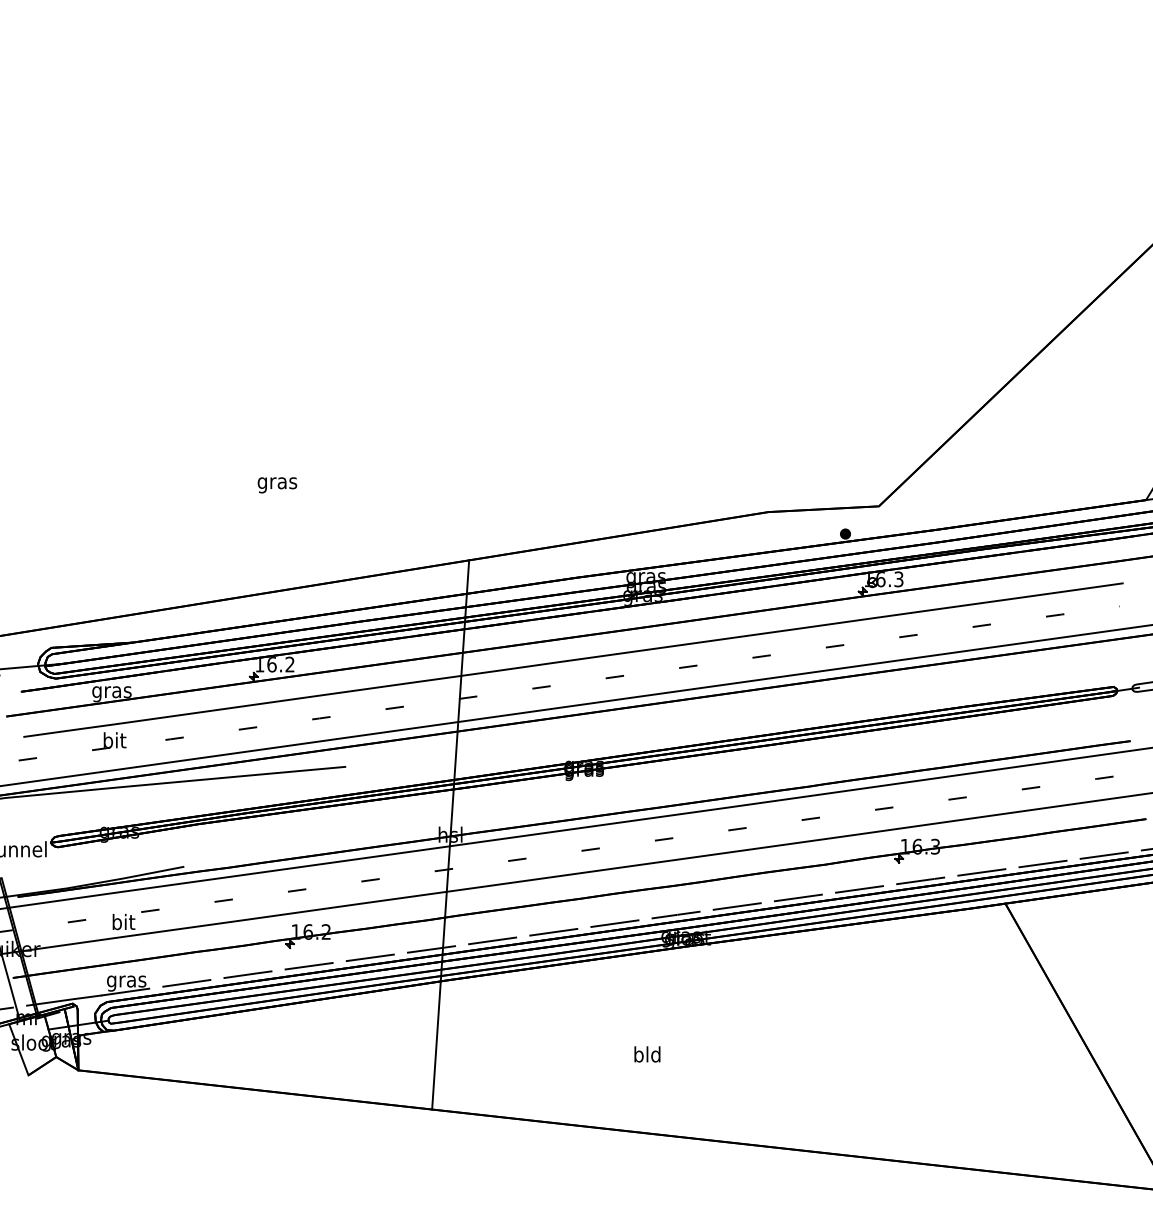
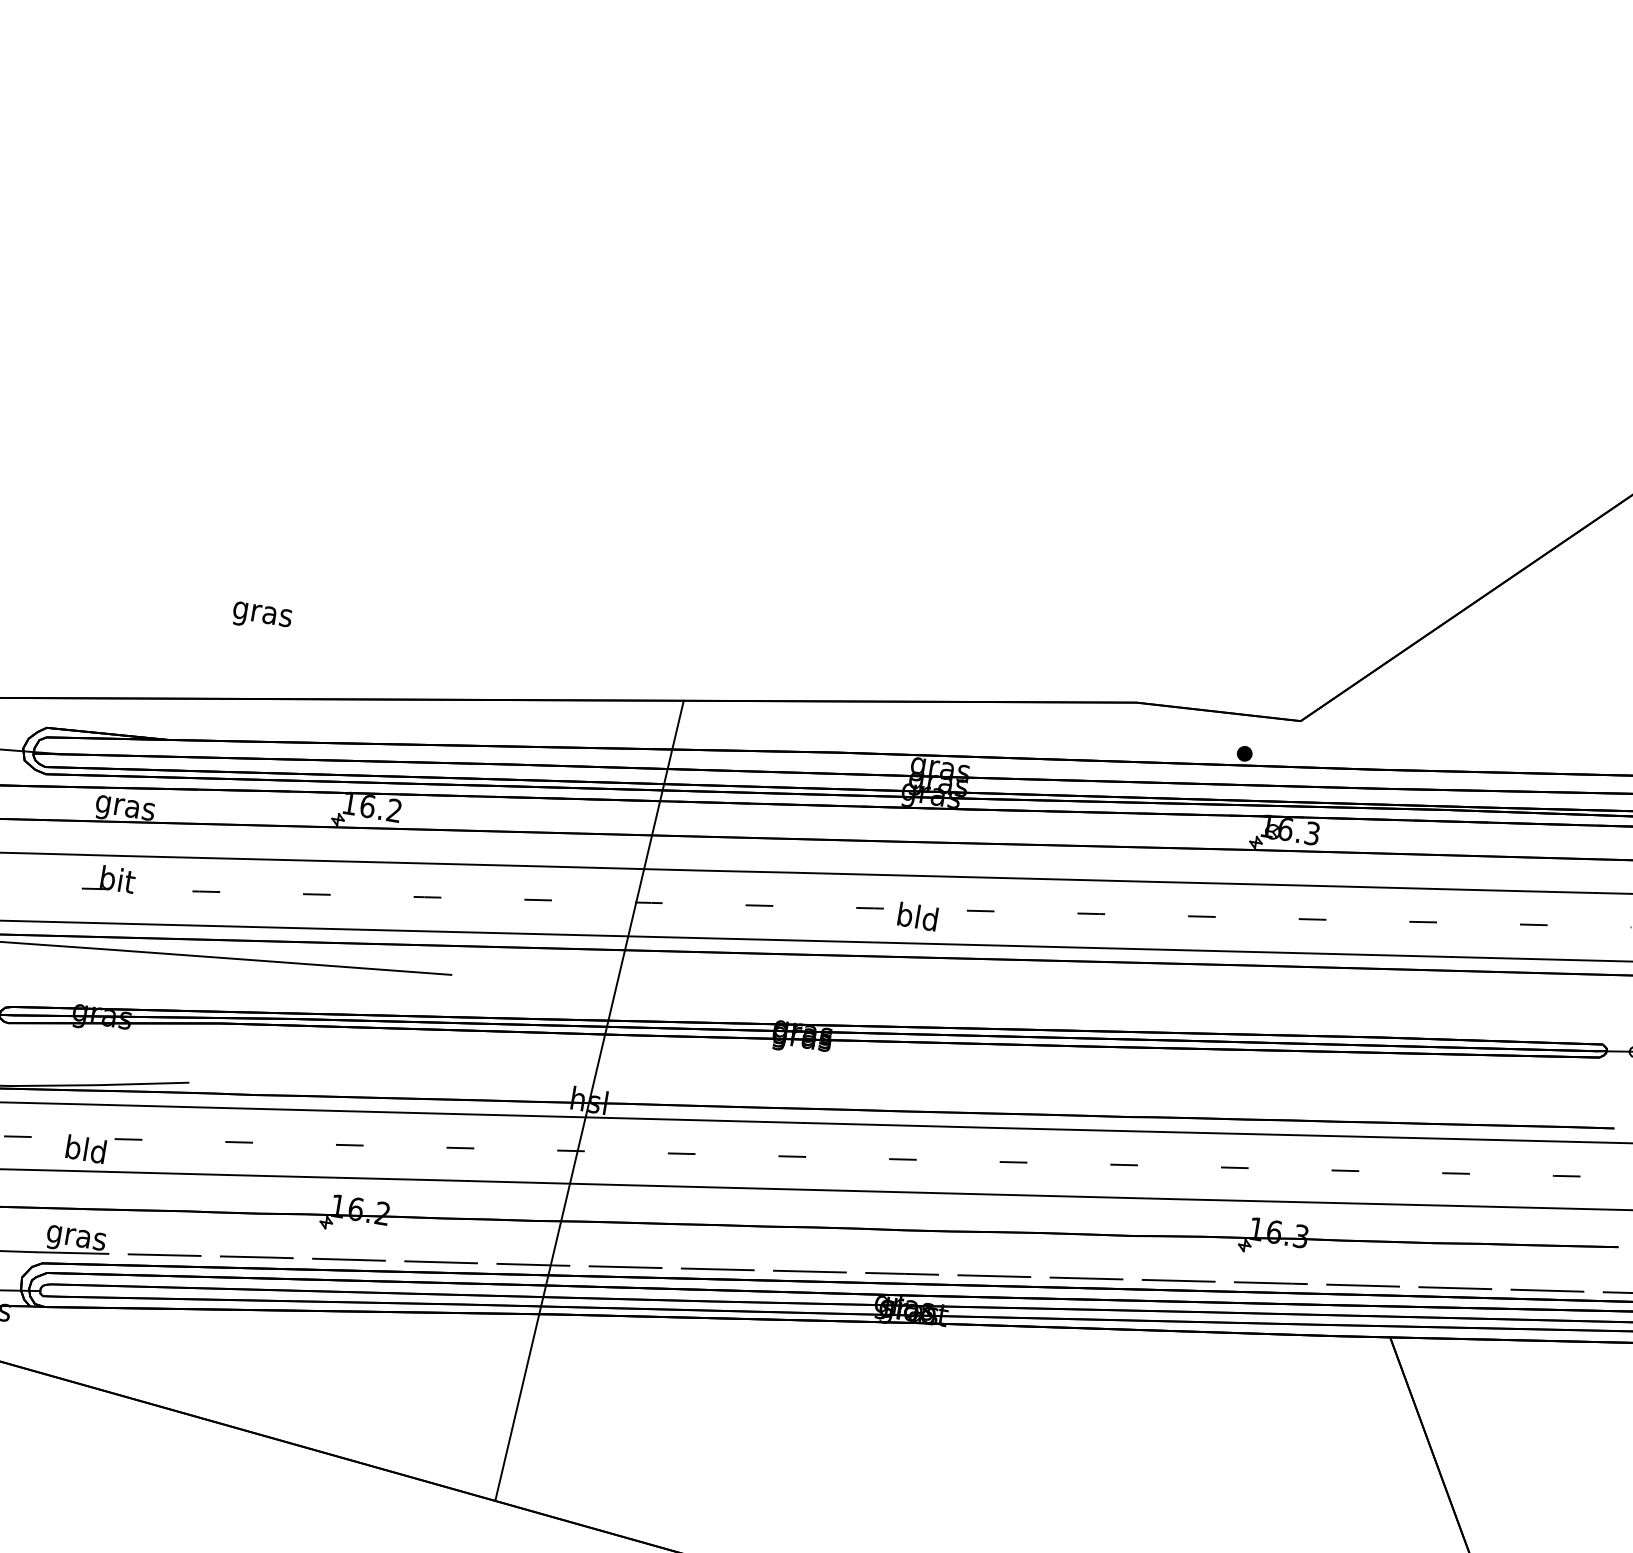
text: (277, 485) -> (262, 617), moved
text: (123, 921) -> (86, 1148), bit -> bld
text: (647, 1054) -> (917, 916), moved

